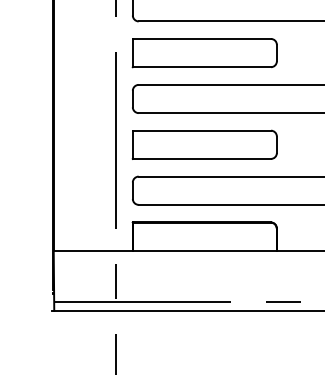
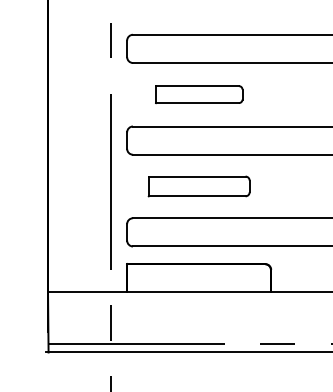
part: (205, 52) -> (199, 94), size x0.6
part: (205, 144) -> (199, 186), size x0.7

